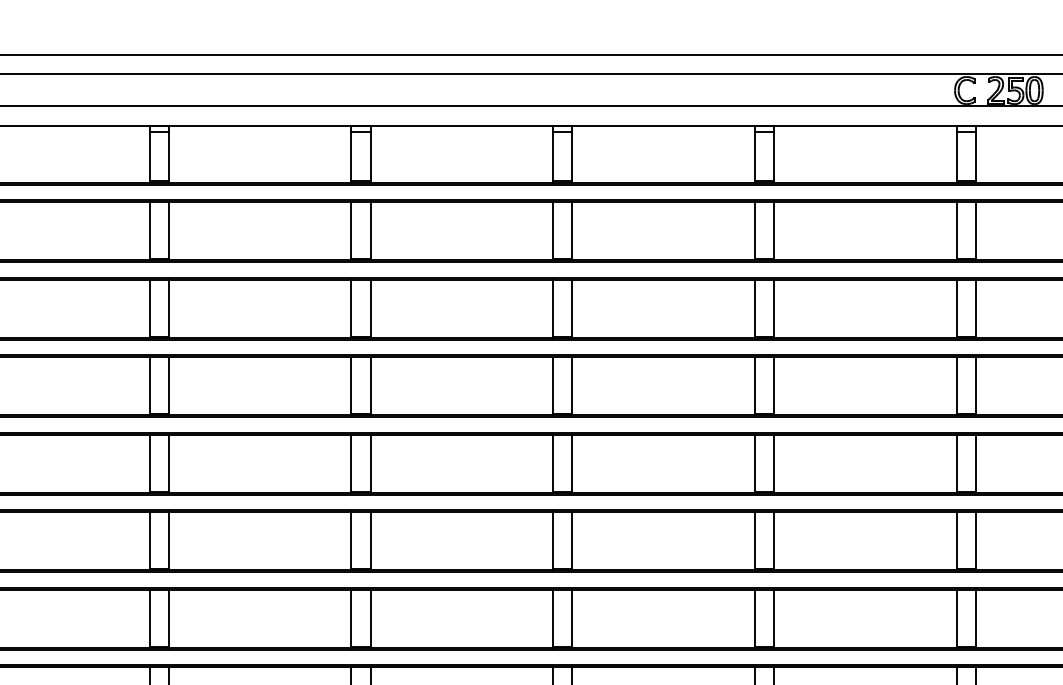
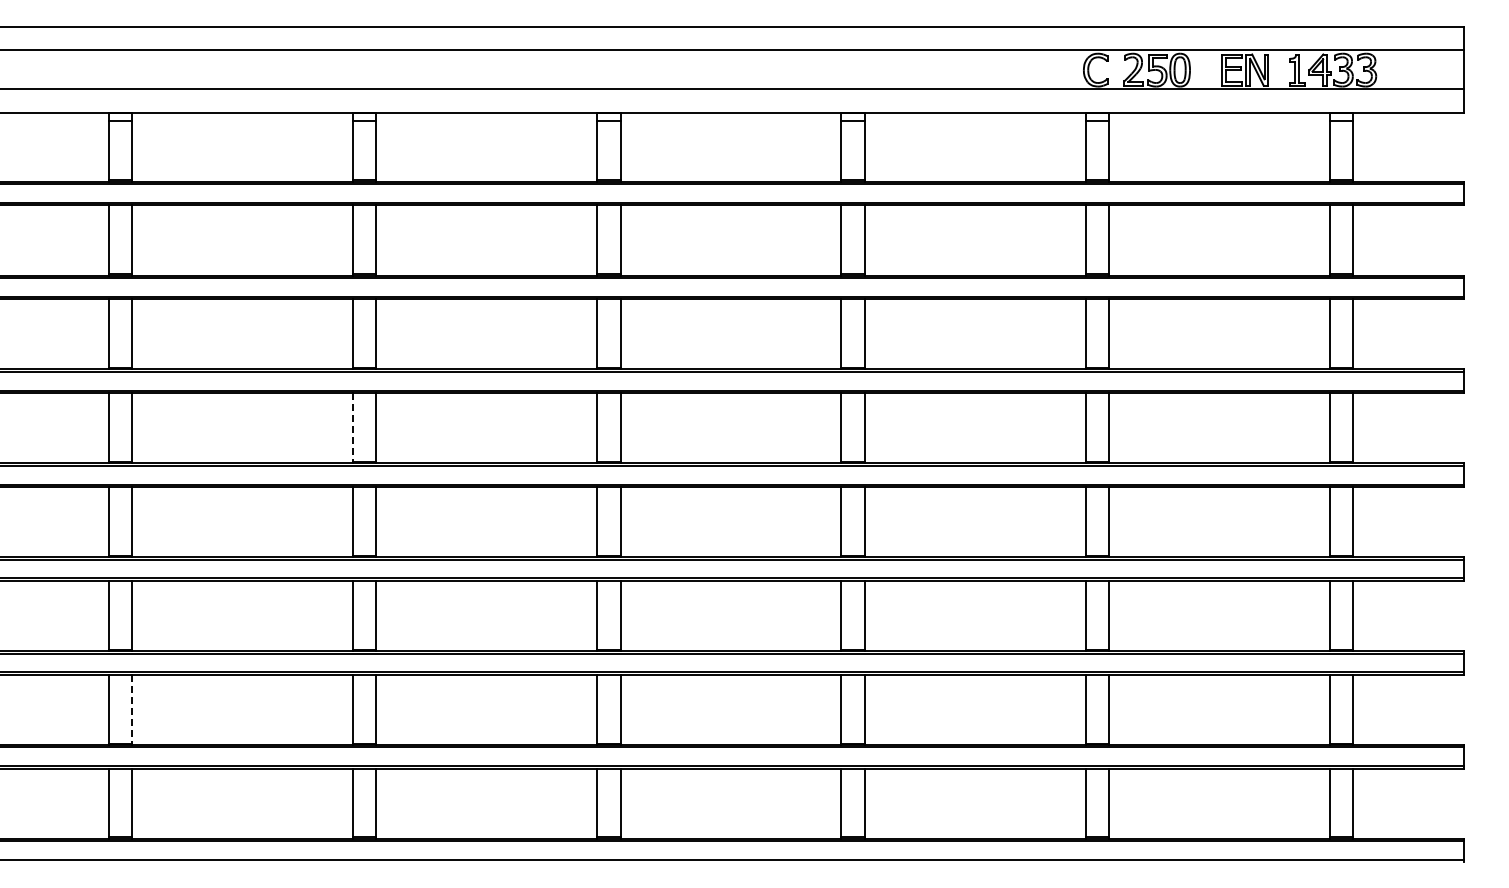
line: (351, 385) -> (352, 427), solid -> dashed
line: (169, 618) -> (132, 709), solid -> dashed

